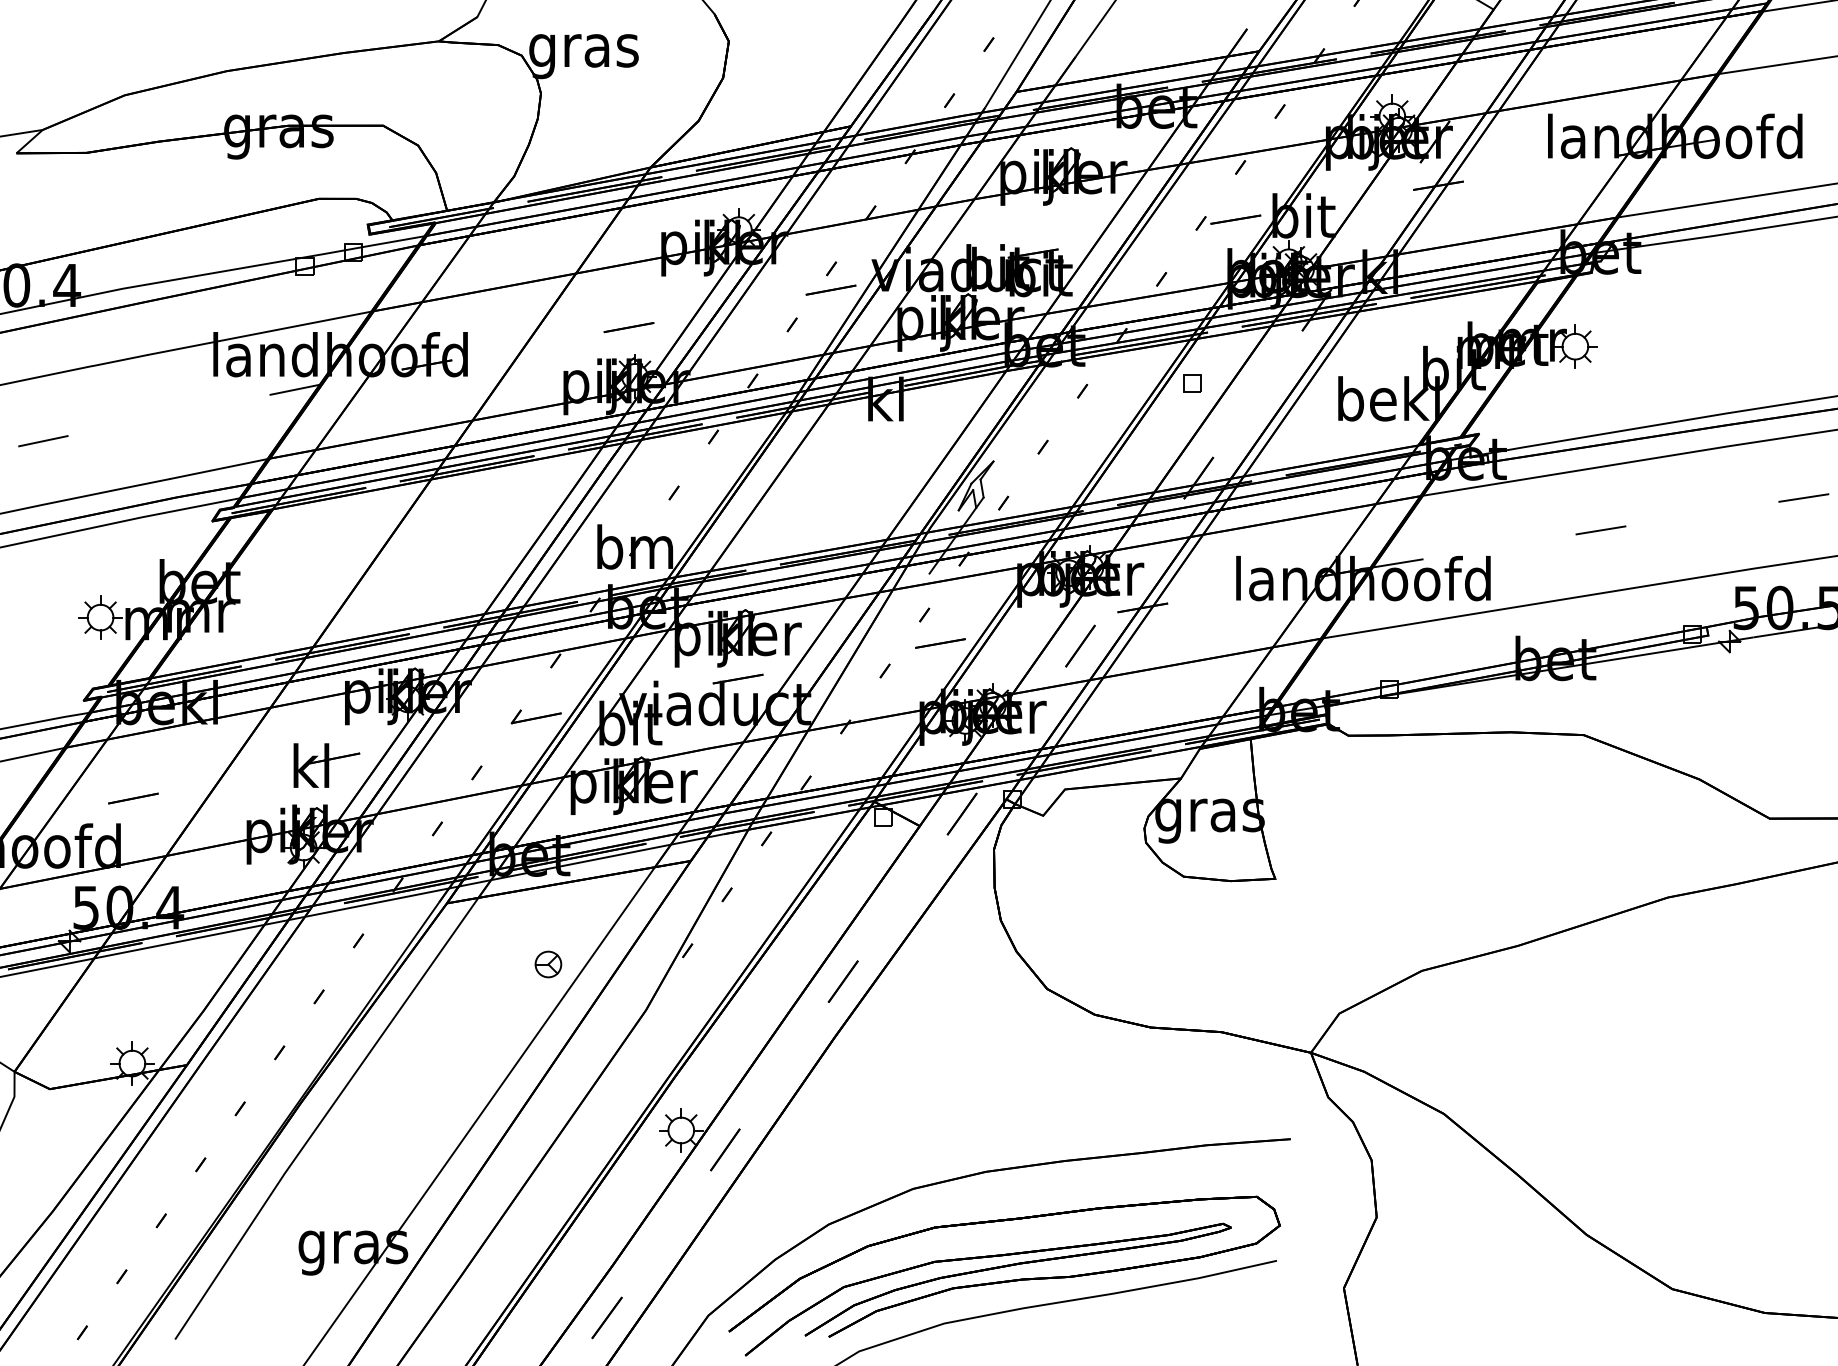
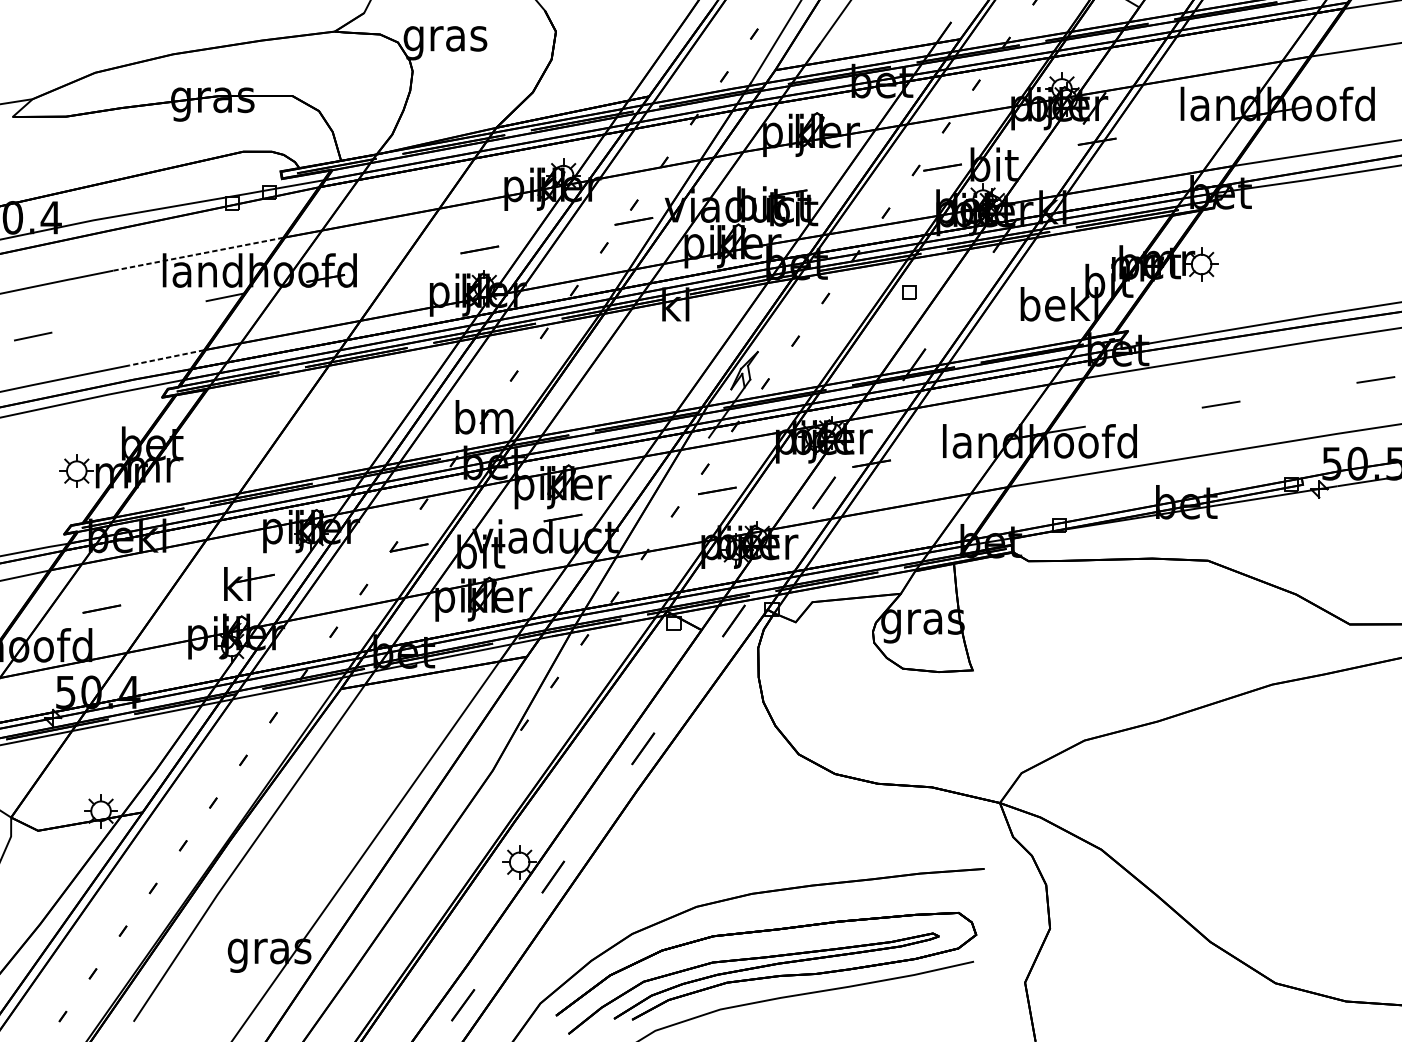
line: (259, 333) -> (197, 254), solid -> dashed
line: (218, 469) -> (166, 358), solid -> dashed
part: (548, 964) -> (418, 735), removed

